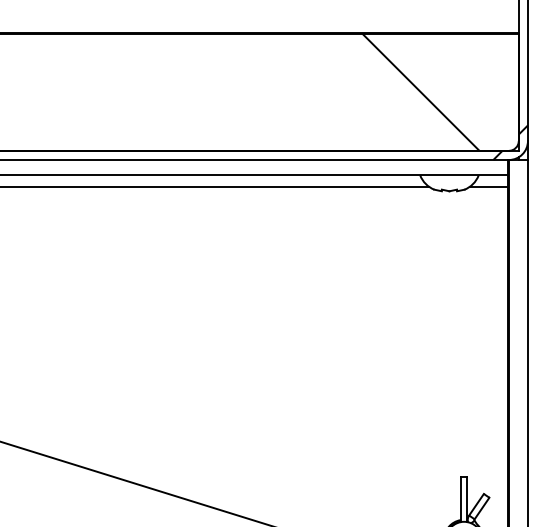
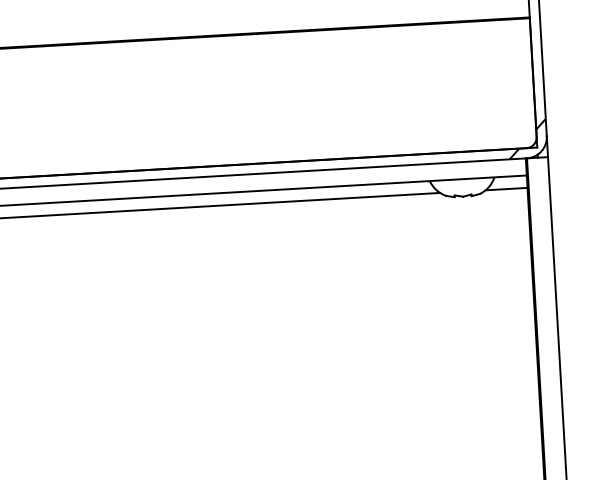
hatch: (420, 91) -> (424, 88), removed

